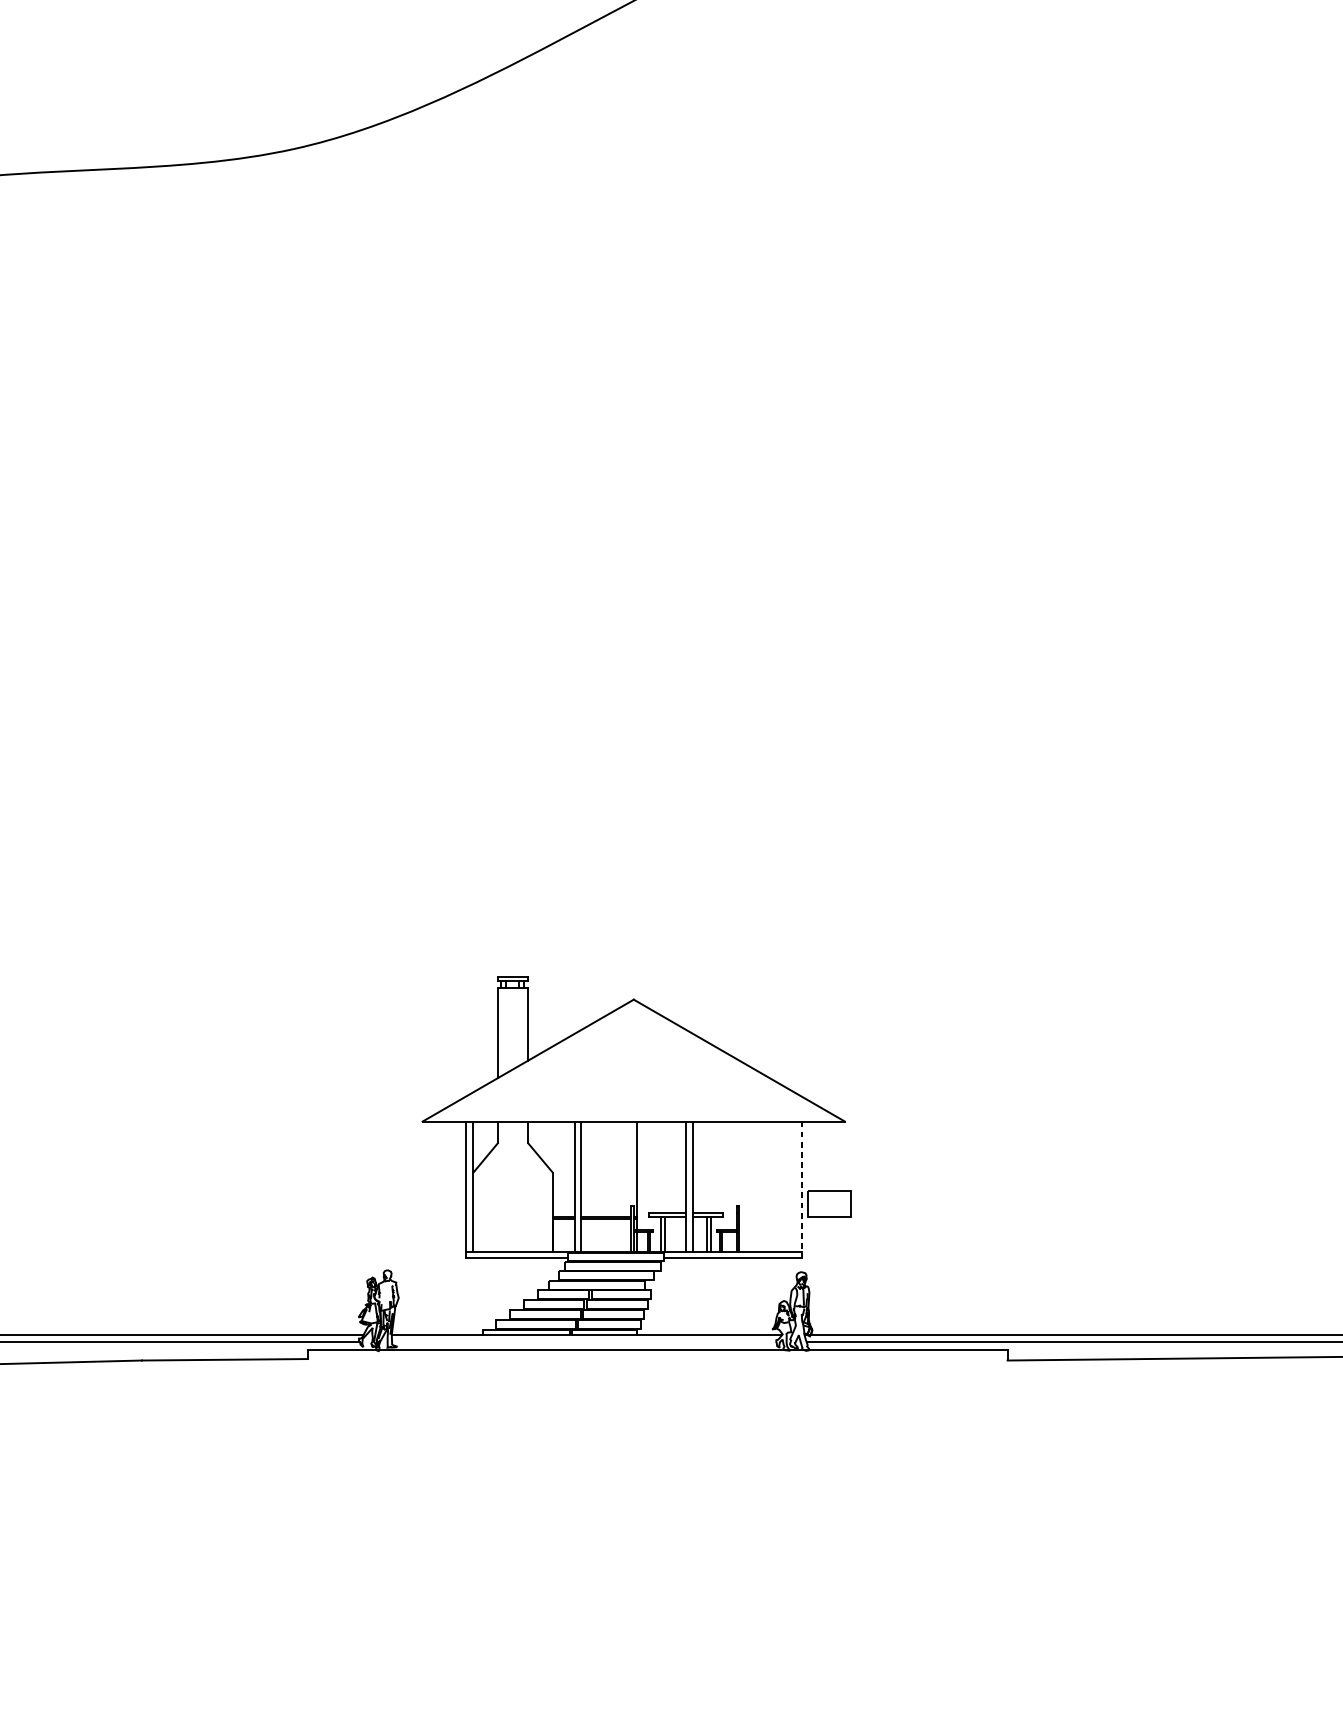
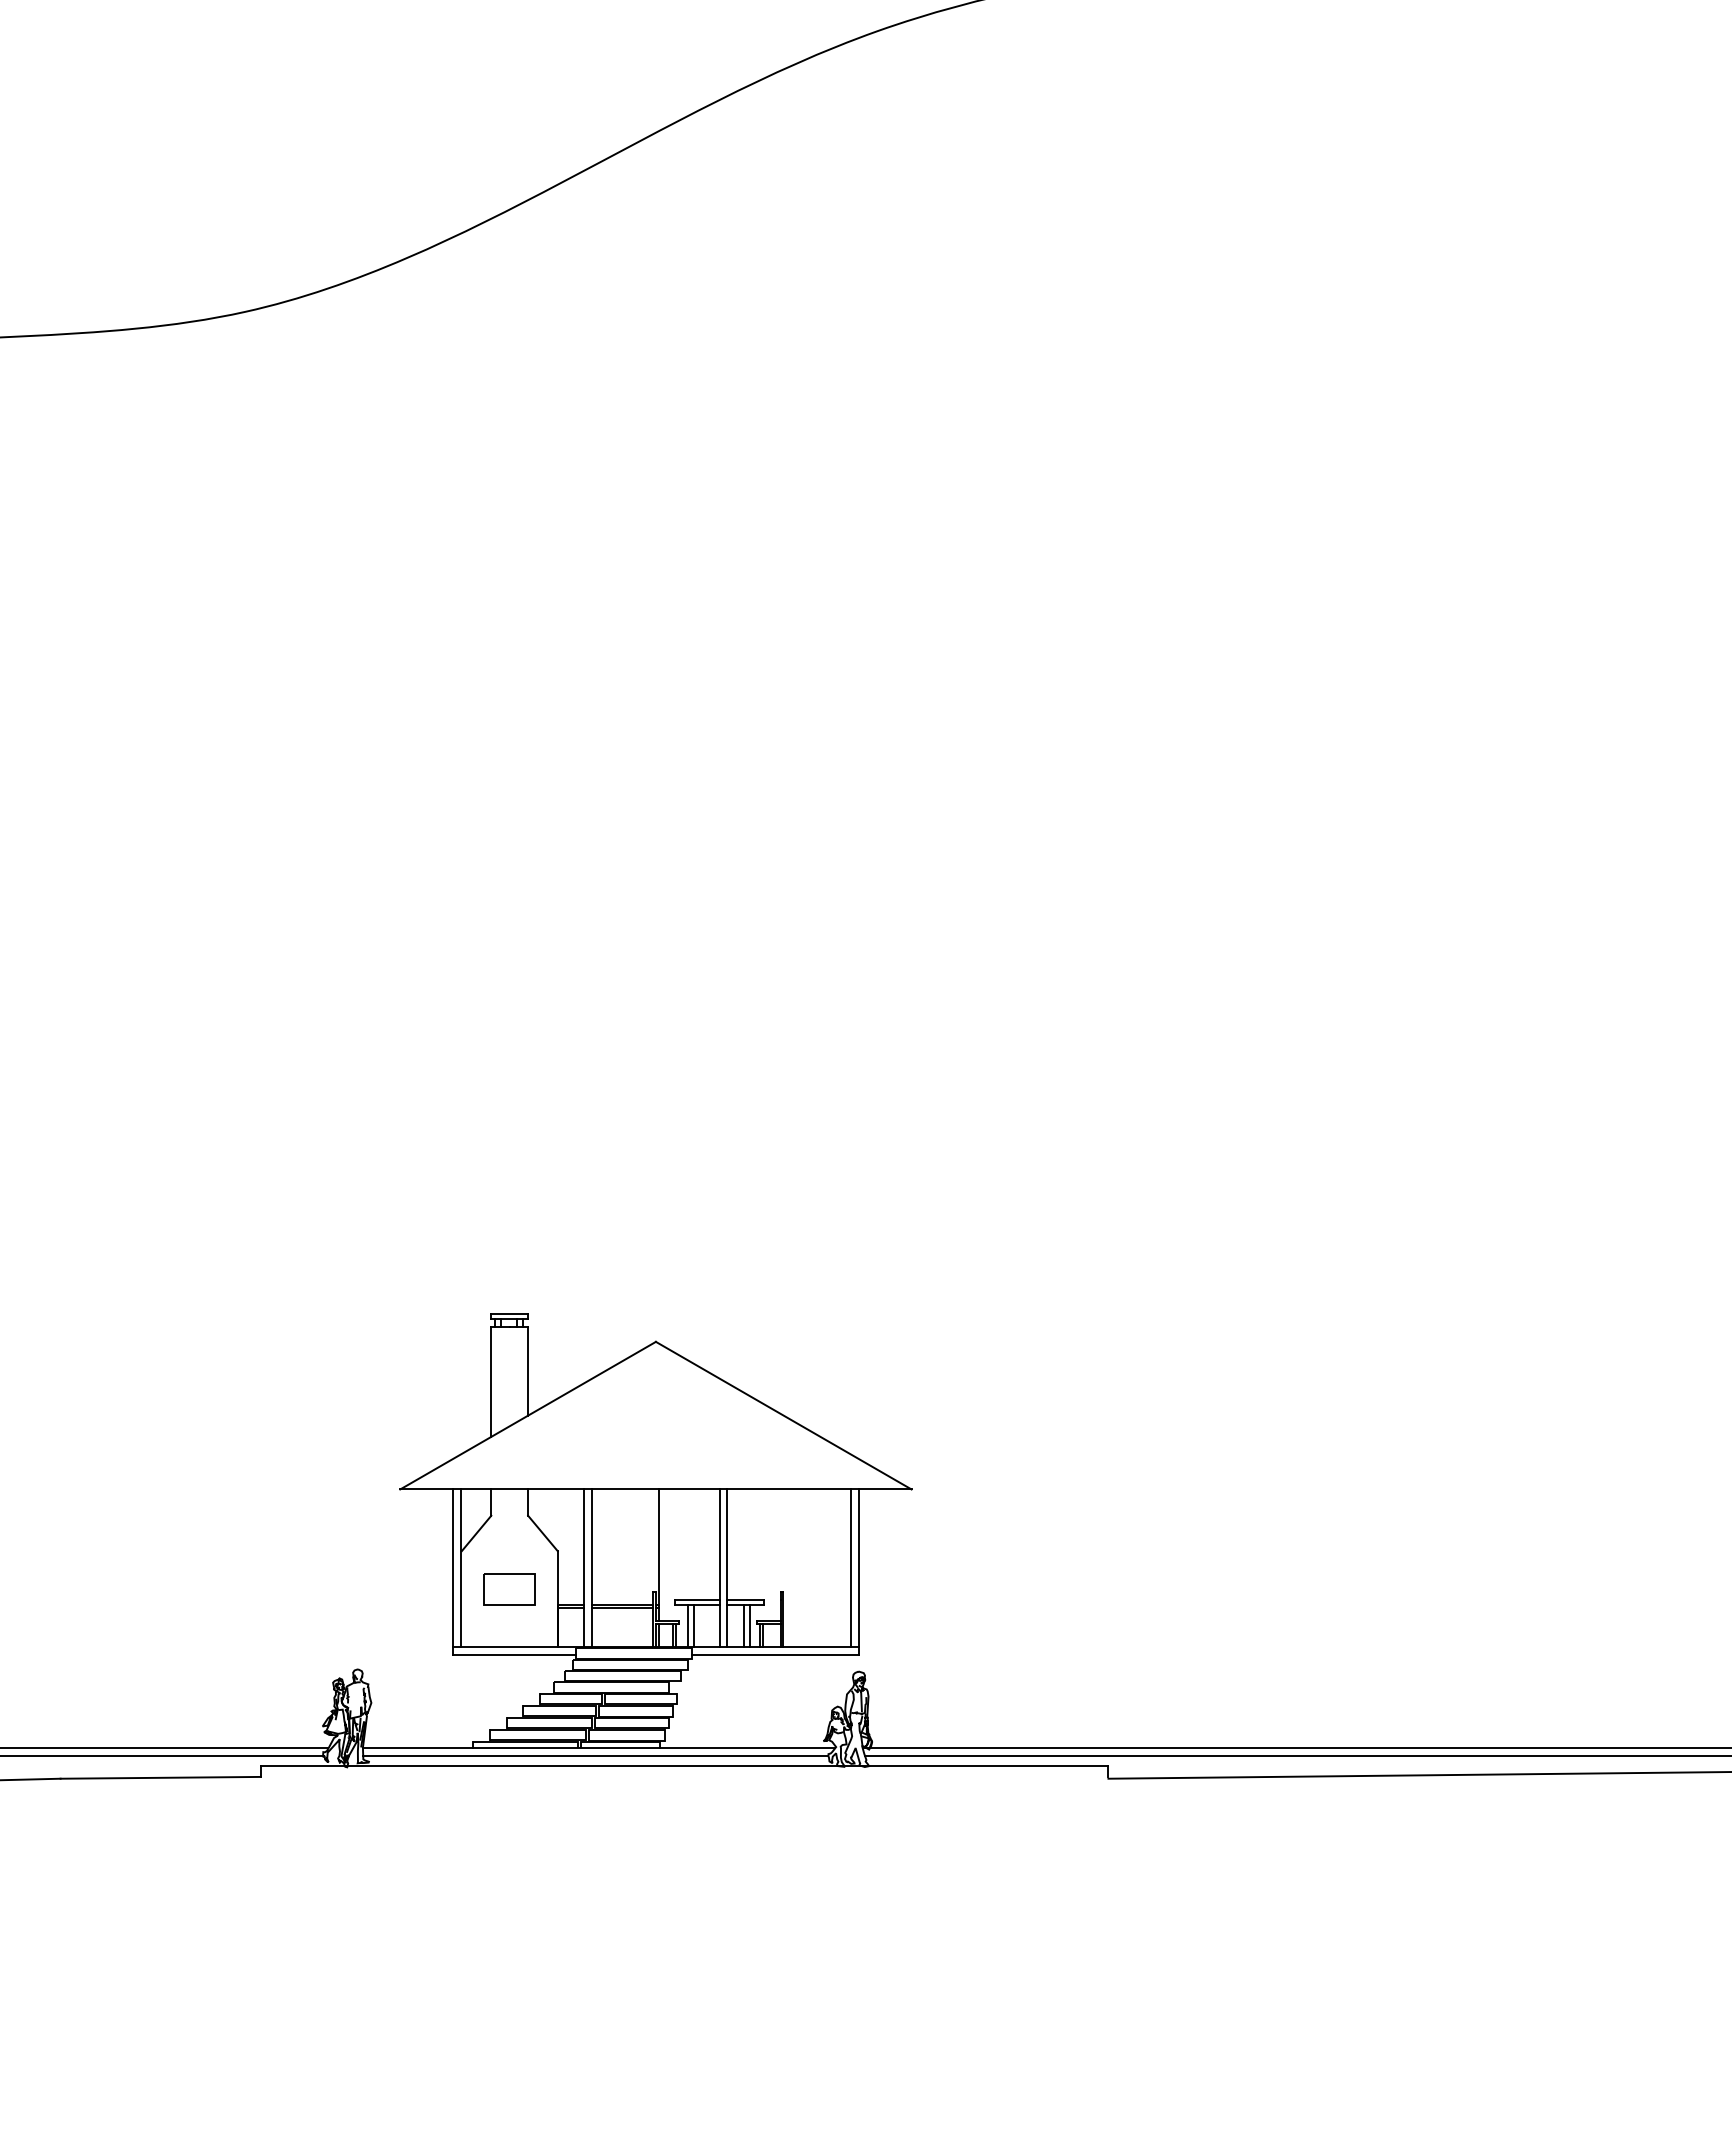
line: (795, 1186) -> (851, 1568), added
line: (801, 1190) -> (858, 1572), dashed -> solid
part: (829, 1204) -> (509, 1589), moved
line: (583, 1342) -> (595, 1756), added

